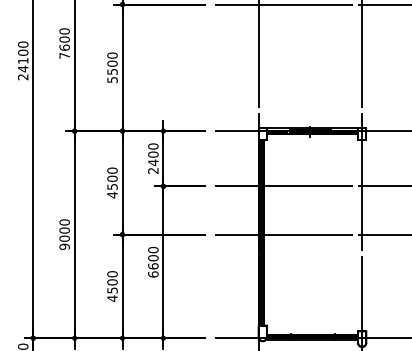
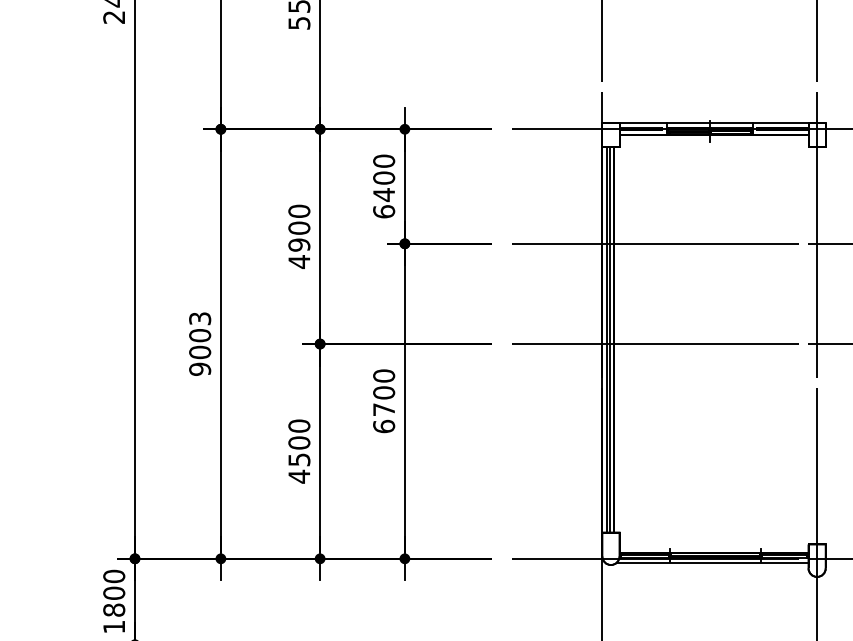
text: (153, 170) -> (384, 210), 2400 -> 6400
text: (112, 186) -> (299, 244), 4500 -> 4900
text: (64, 222) -> (199, 318), 9000 -> 9003
text: (153, 266) -> (384, 410), 6600 -> 6700

